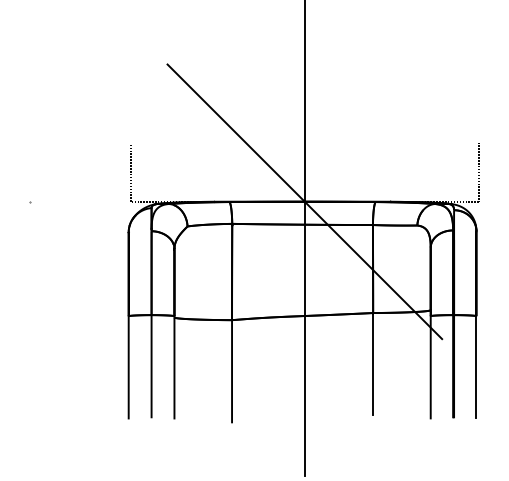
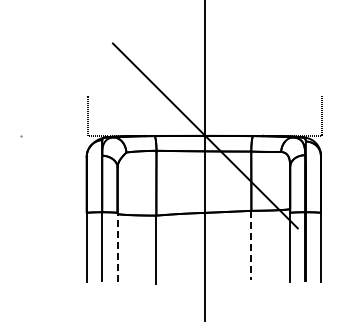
line: (373, 364) -> (251, 245), solid -> dashed
line: (174, 365) -> (117, 246), solid -> dashed

